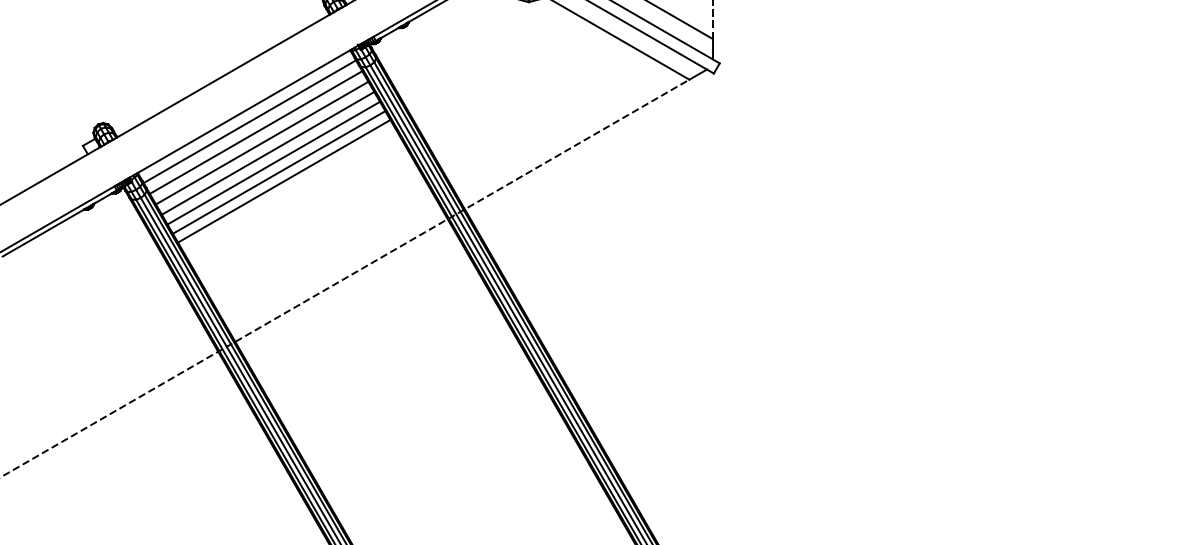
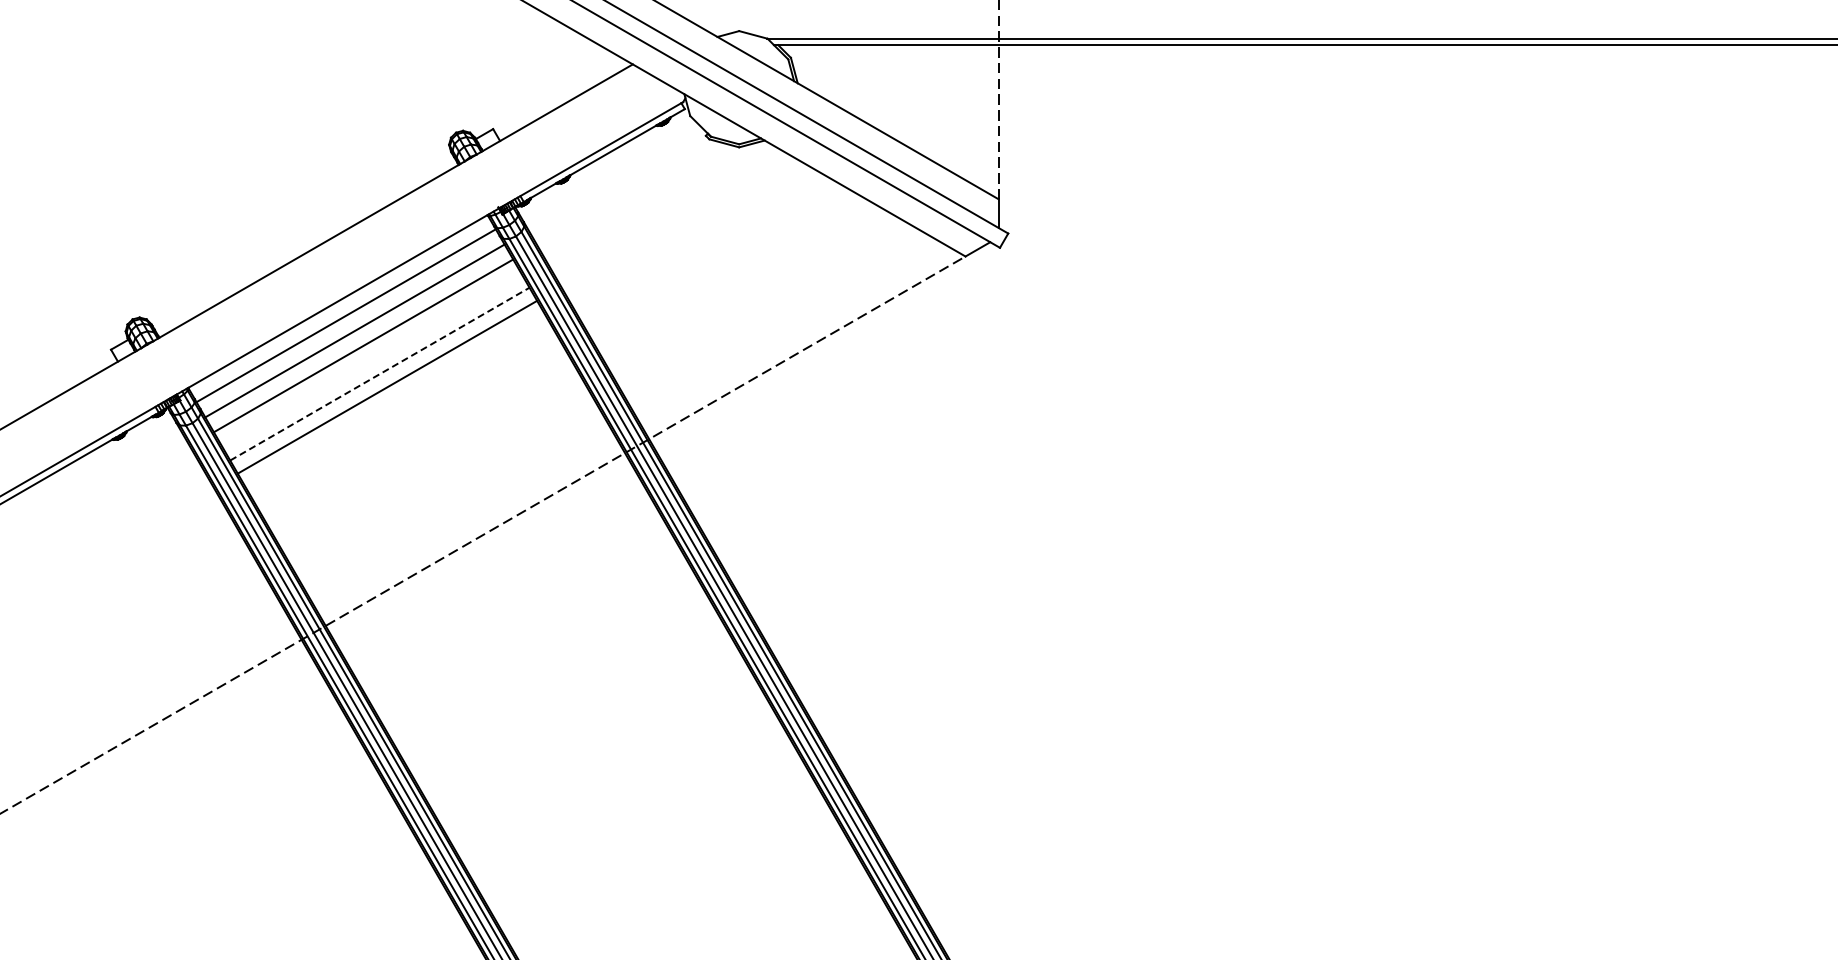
line: (267, 152) -> (371, 359), removed
line: (273, 163) -> (379, 374), solid -> dashed
line: (284, 181) -> (394, 399), removed

